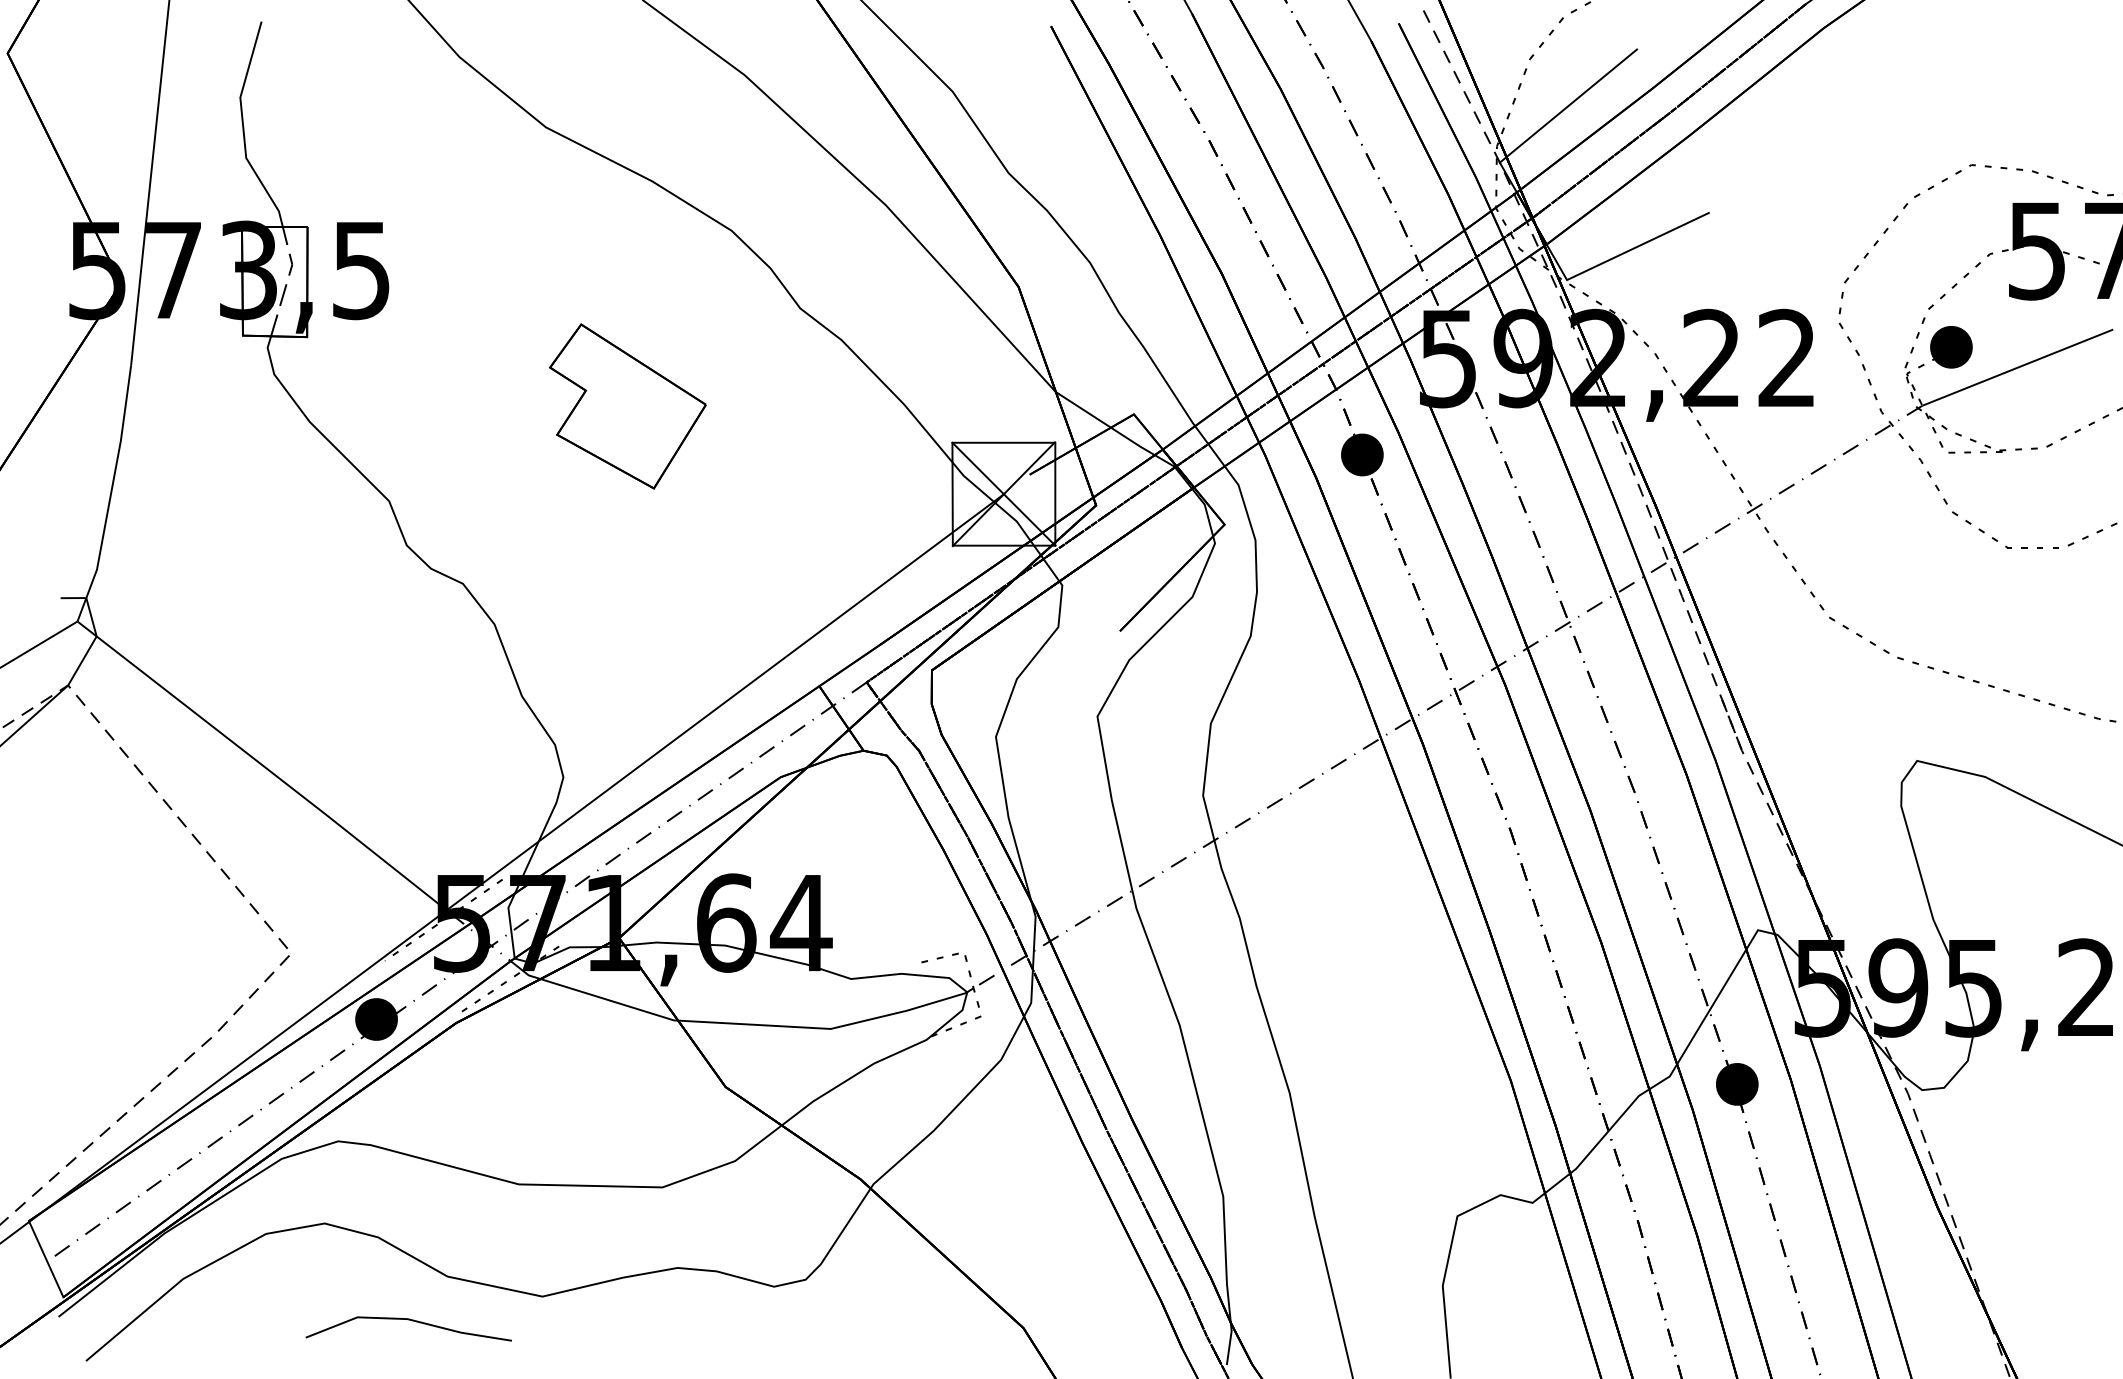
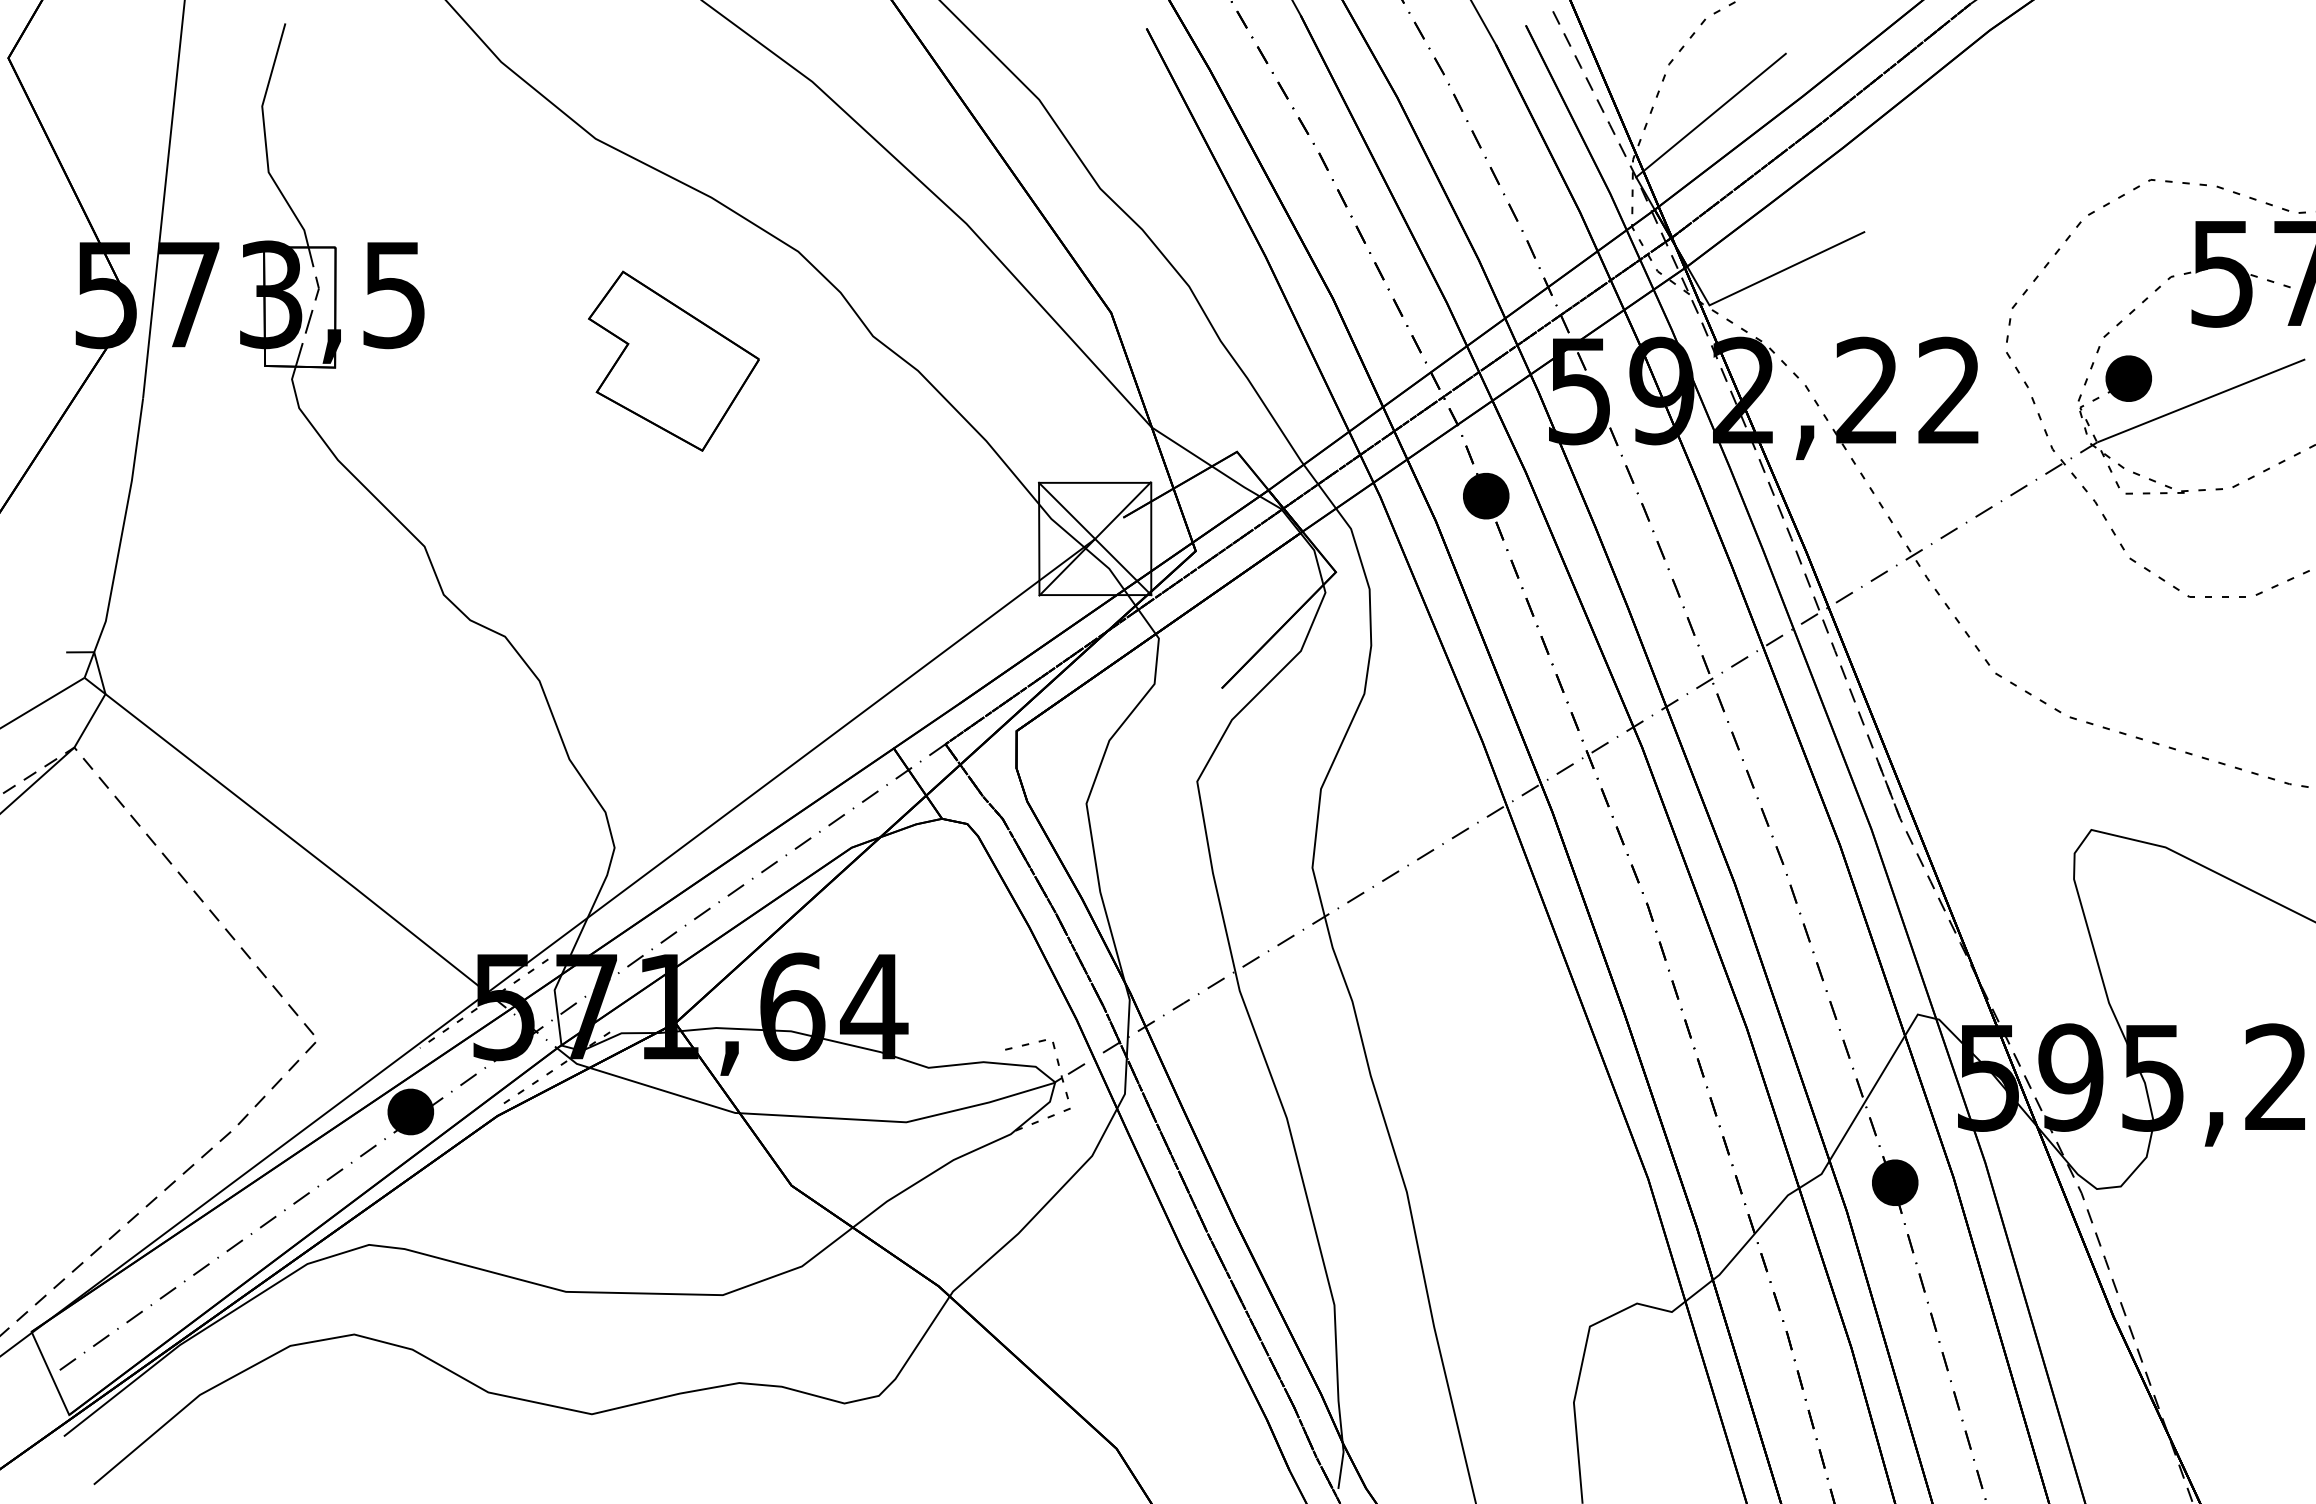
part: (627, 405) -> (673, 360), moved
line: (409, 1320) -> (446, 1440), removed

